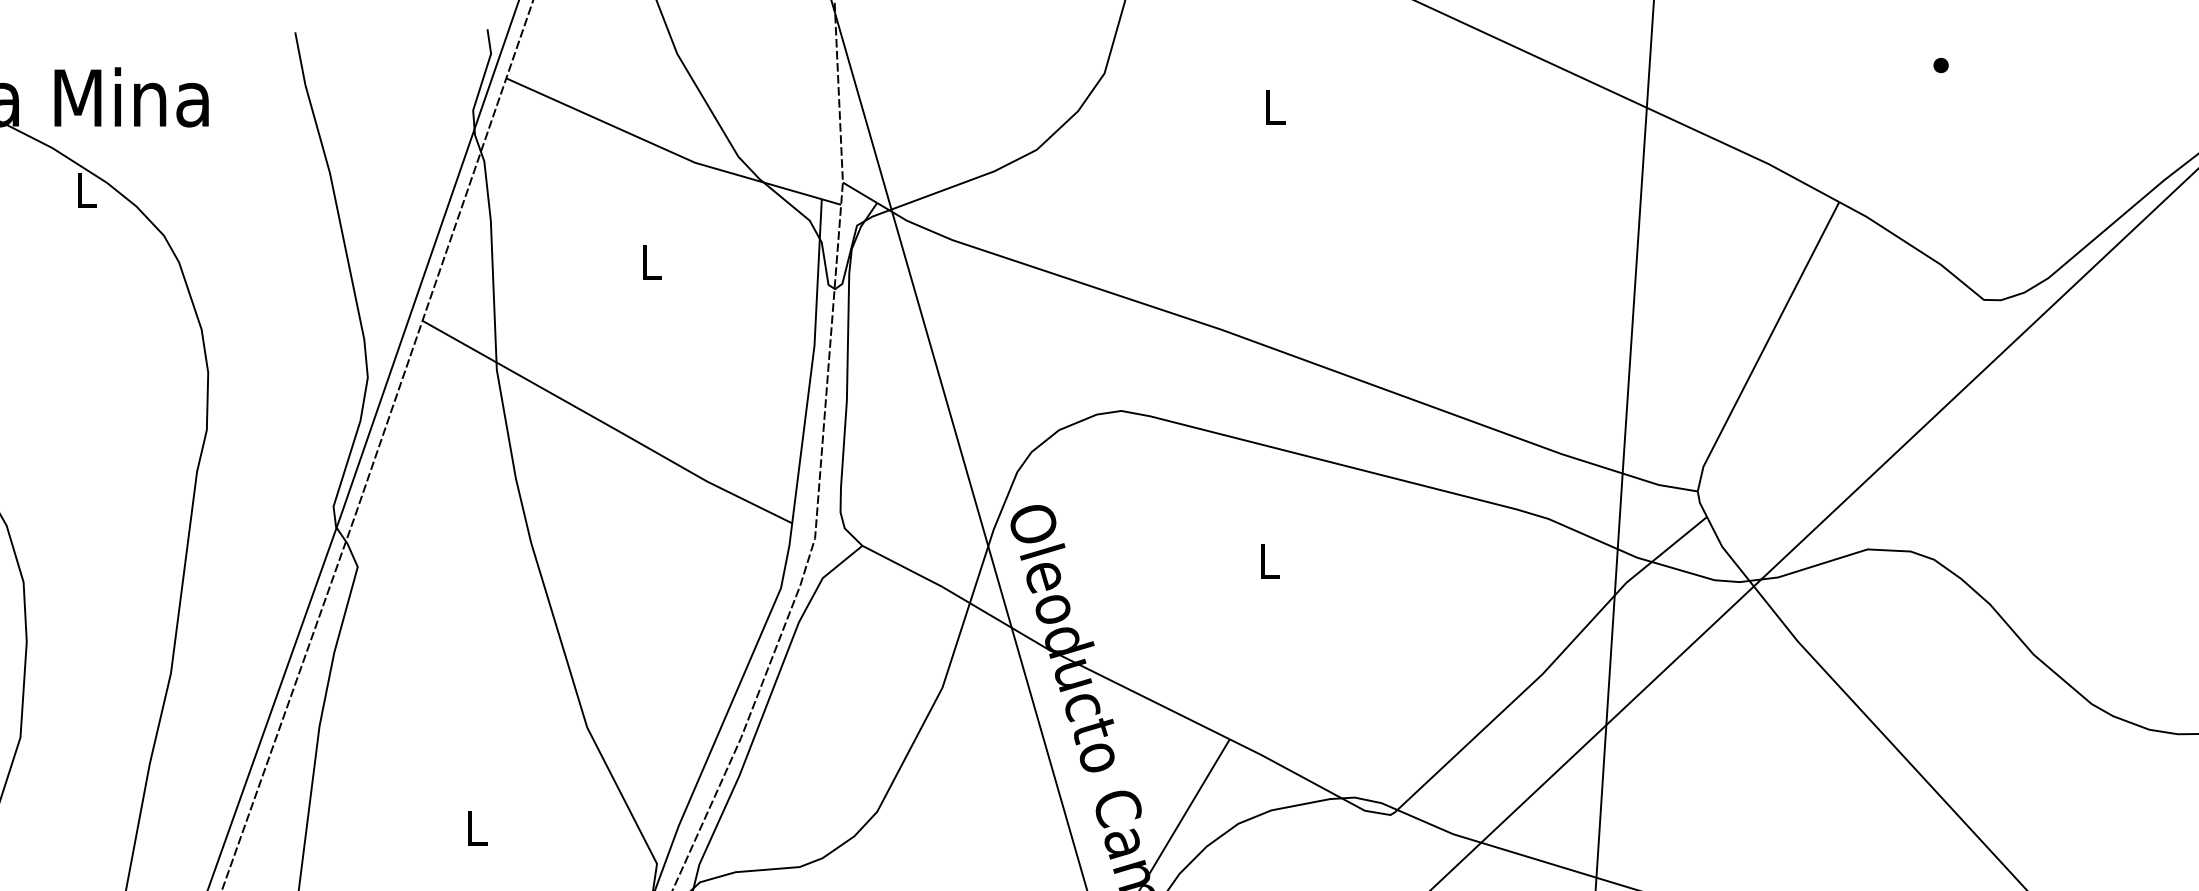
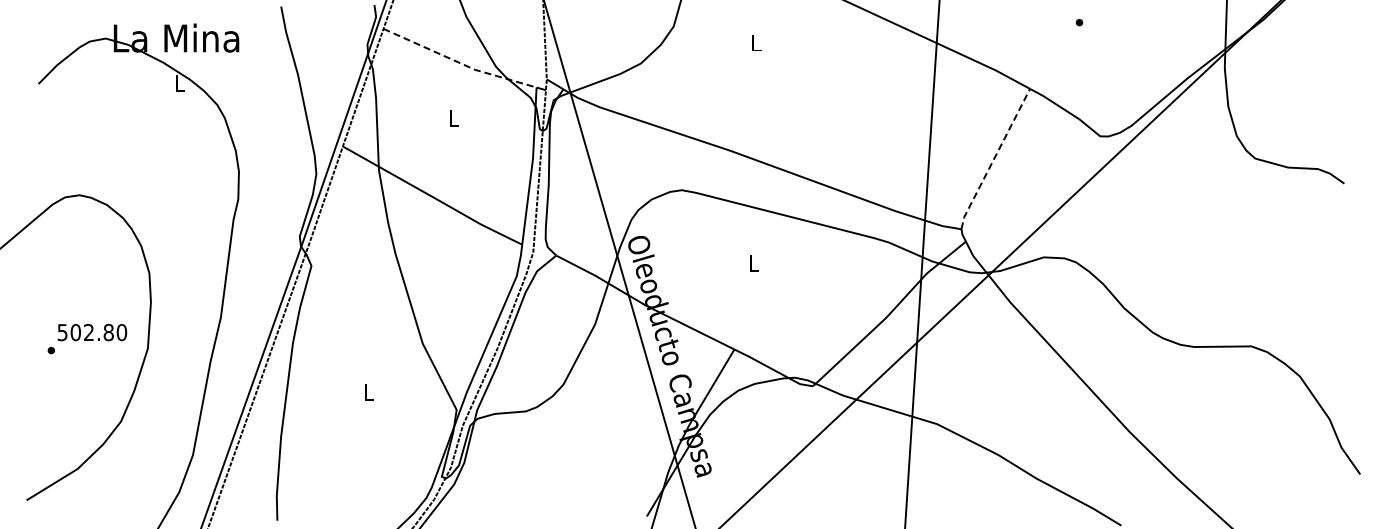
line: (660, 147) -> (458, 62), solid -> dashed
line: (1765, 345) -> (994, 158), solid -> dashed

